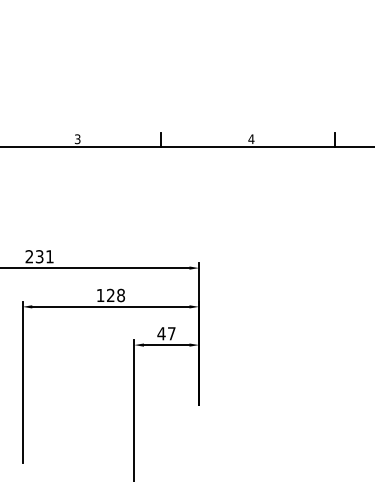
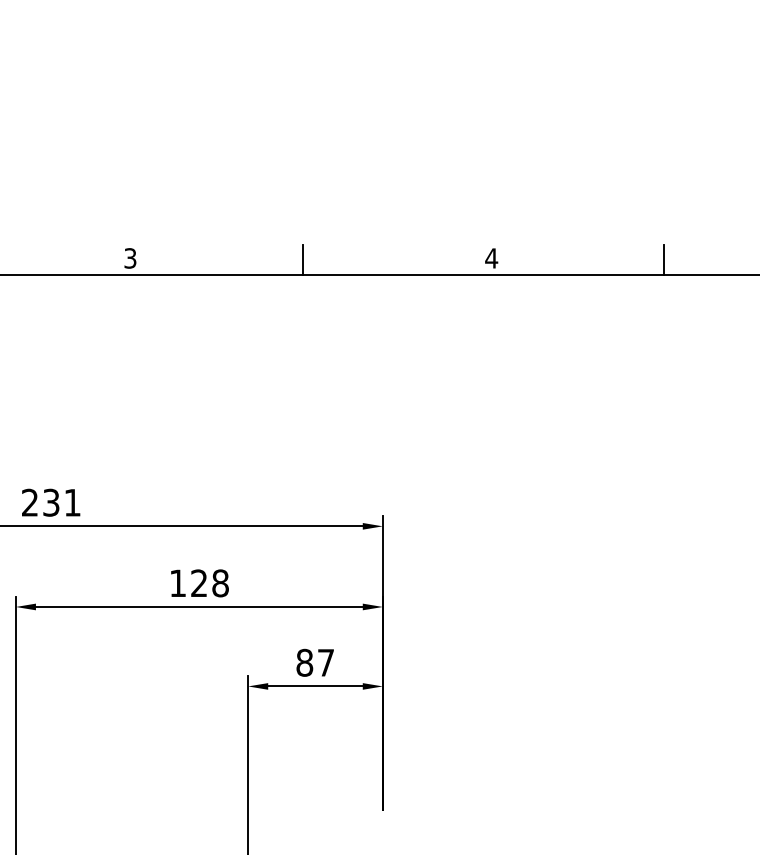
text: (161, 333) -> (304, 662), 47 -> 87

